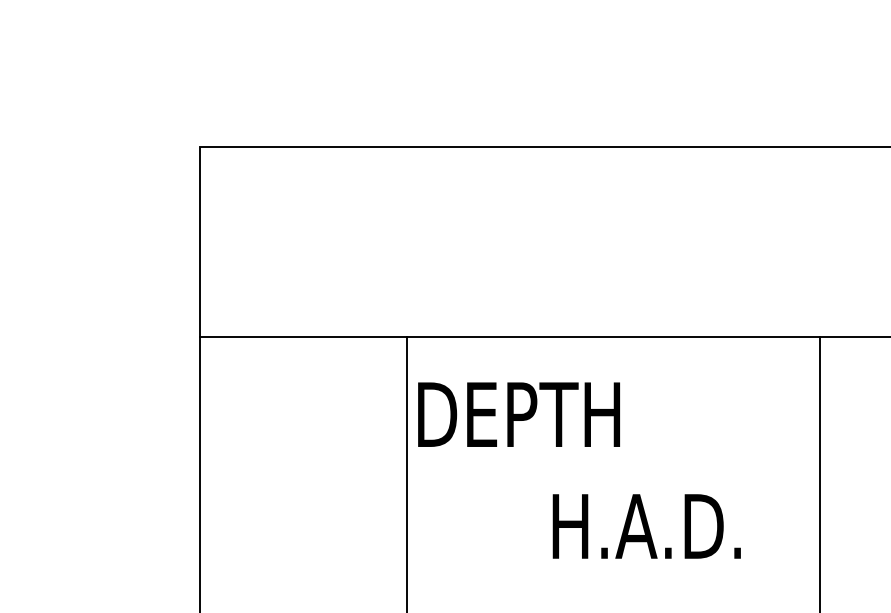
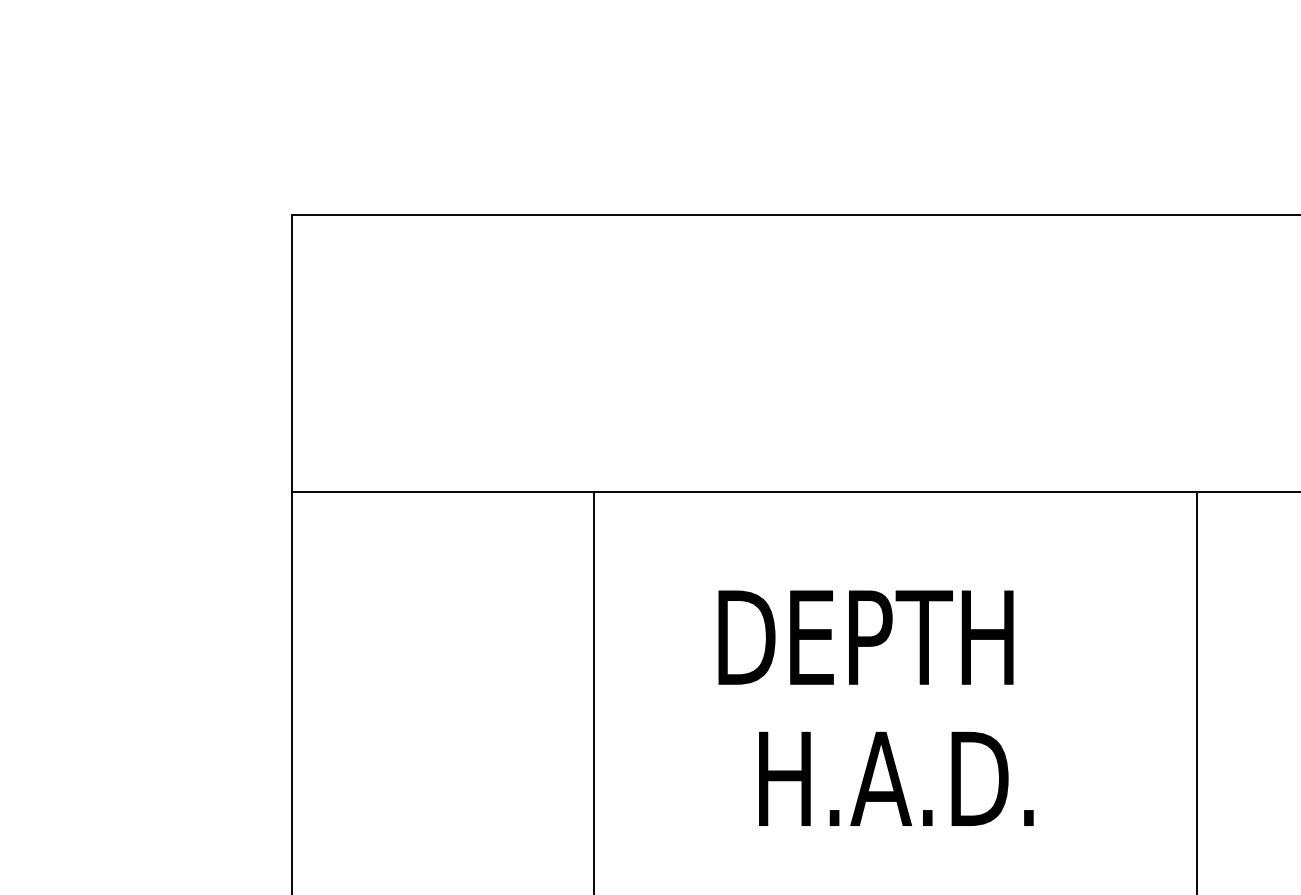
text: (518, 414) -> (865, 637), moved
text: (646, 526) -> (895, 778), moved

